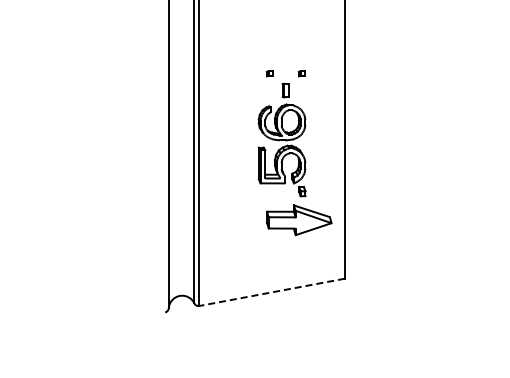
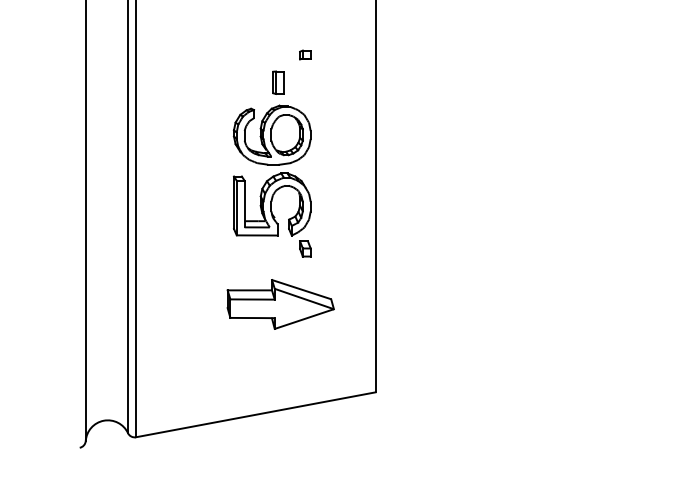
part: (269, 73) -> (251, 54), removed
part: (299, 220) -> (281, 304), moved
line: (271, 292) -> (254, 415), dashed -> solid

